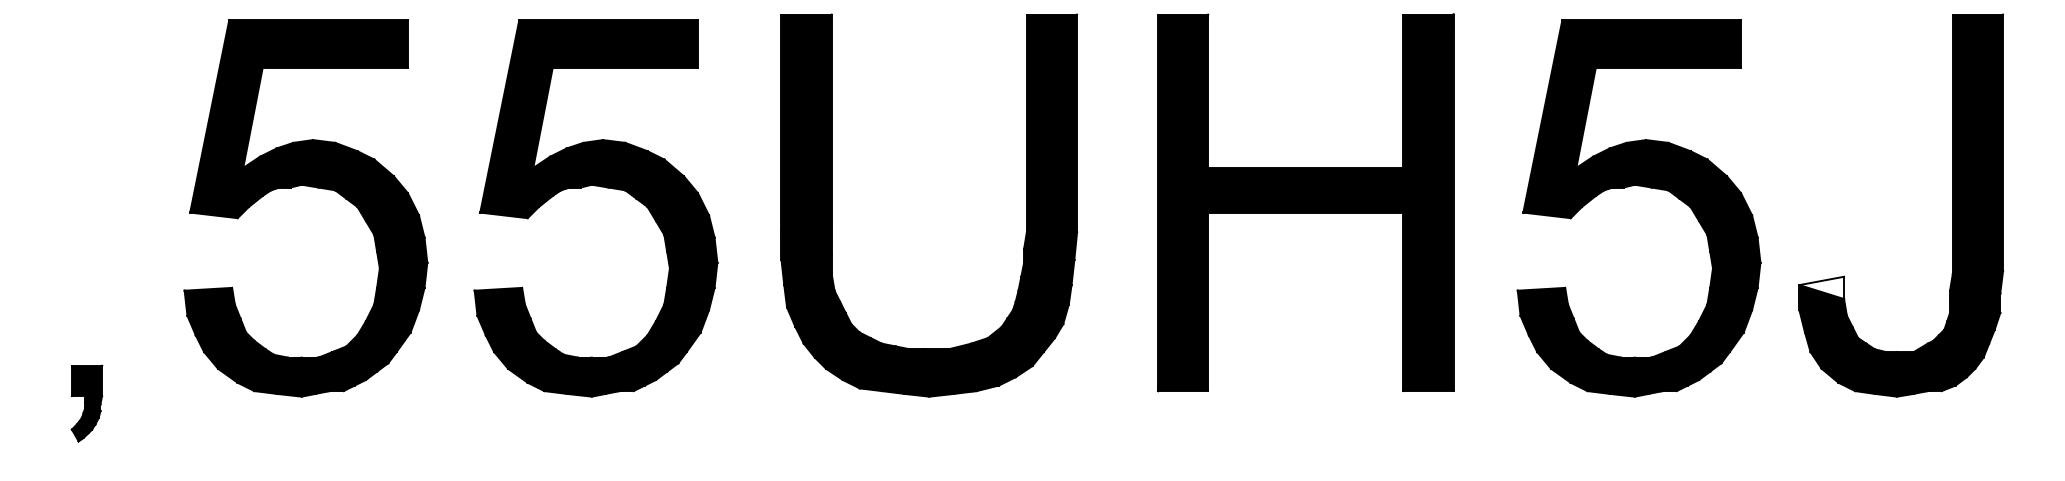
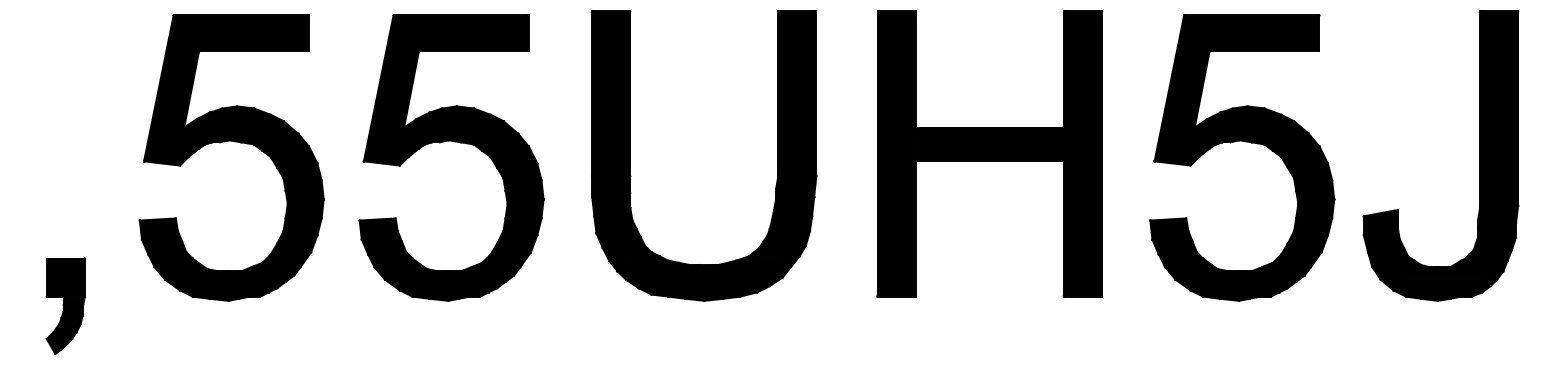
fill: (1821, 287) -> (1380, 218), added
part: (86, 403) -> (65, 306), size x1.67

